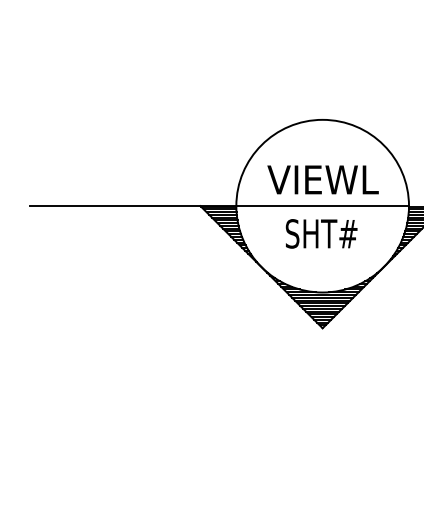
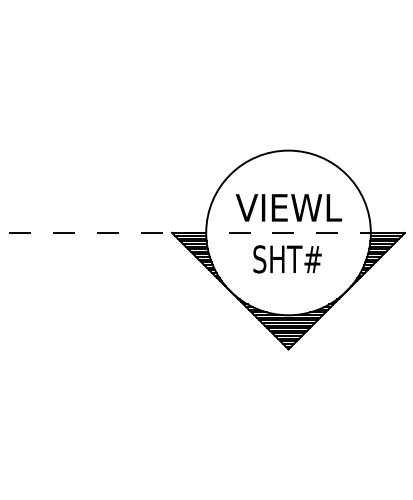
line: (218, 205) -> (189, 232), solid -> dashed

